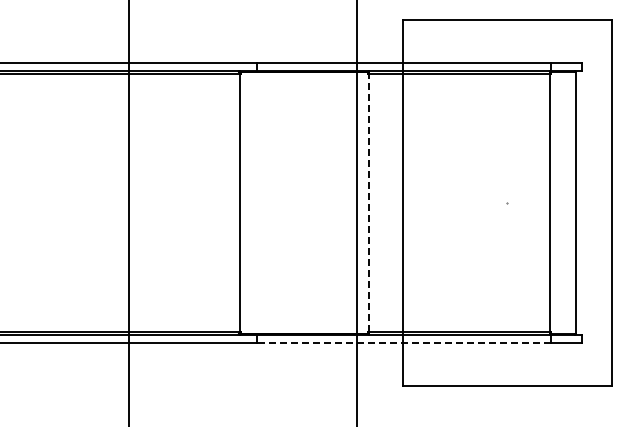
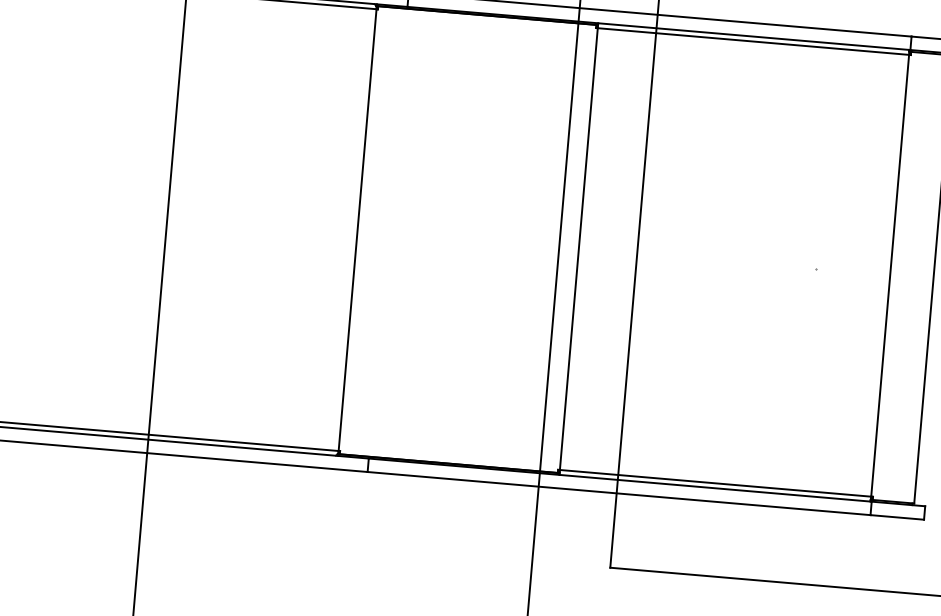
line: (368, 202) -> (578, 248), dashed -> solid
line: (404, 342) -> (619, 493), dashed -> solid

